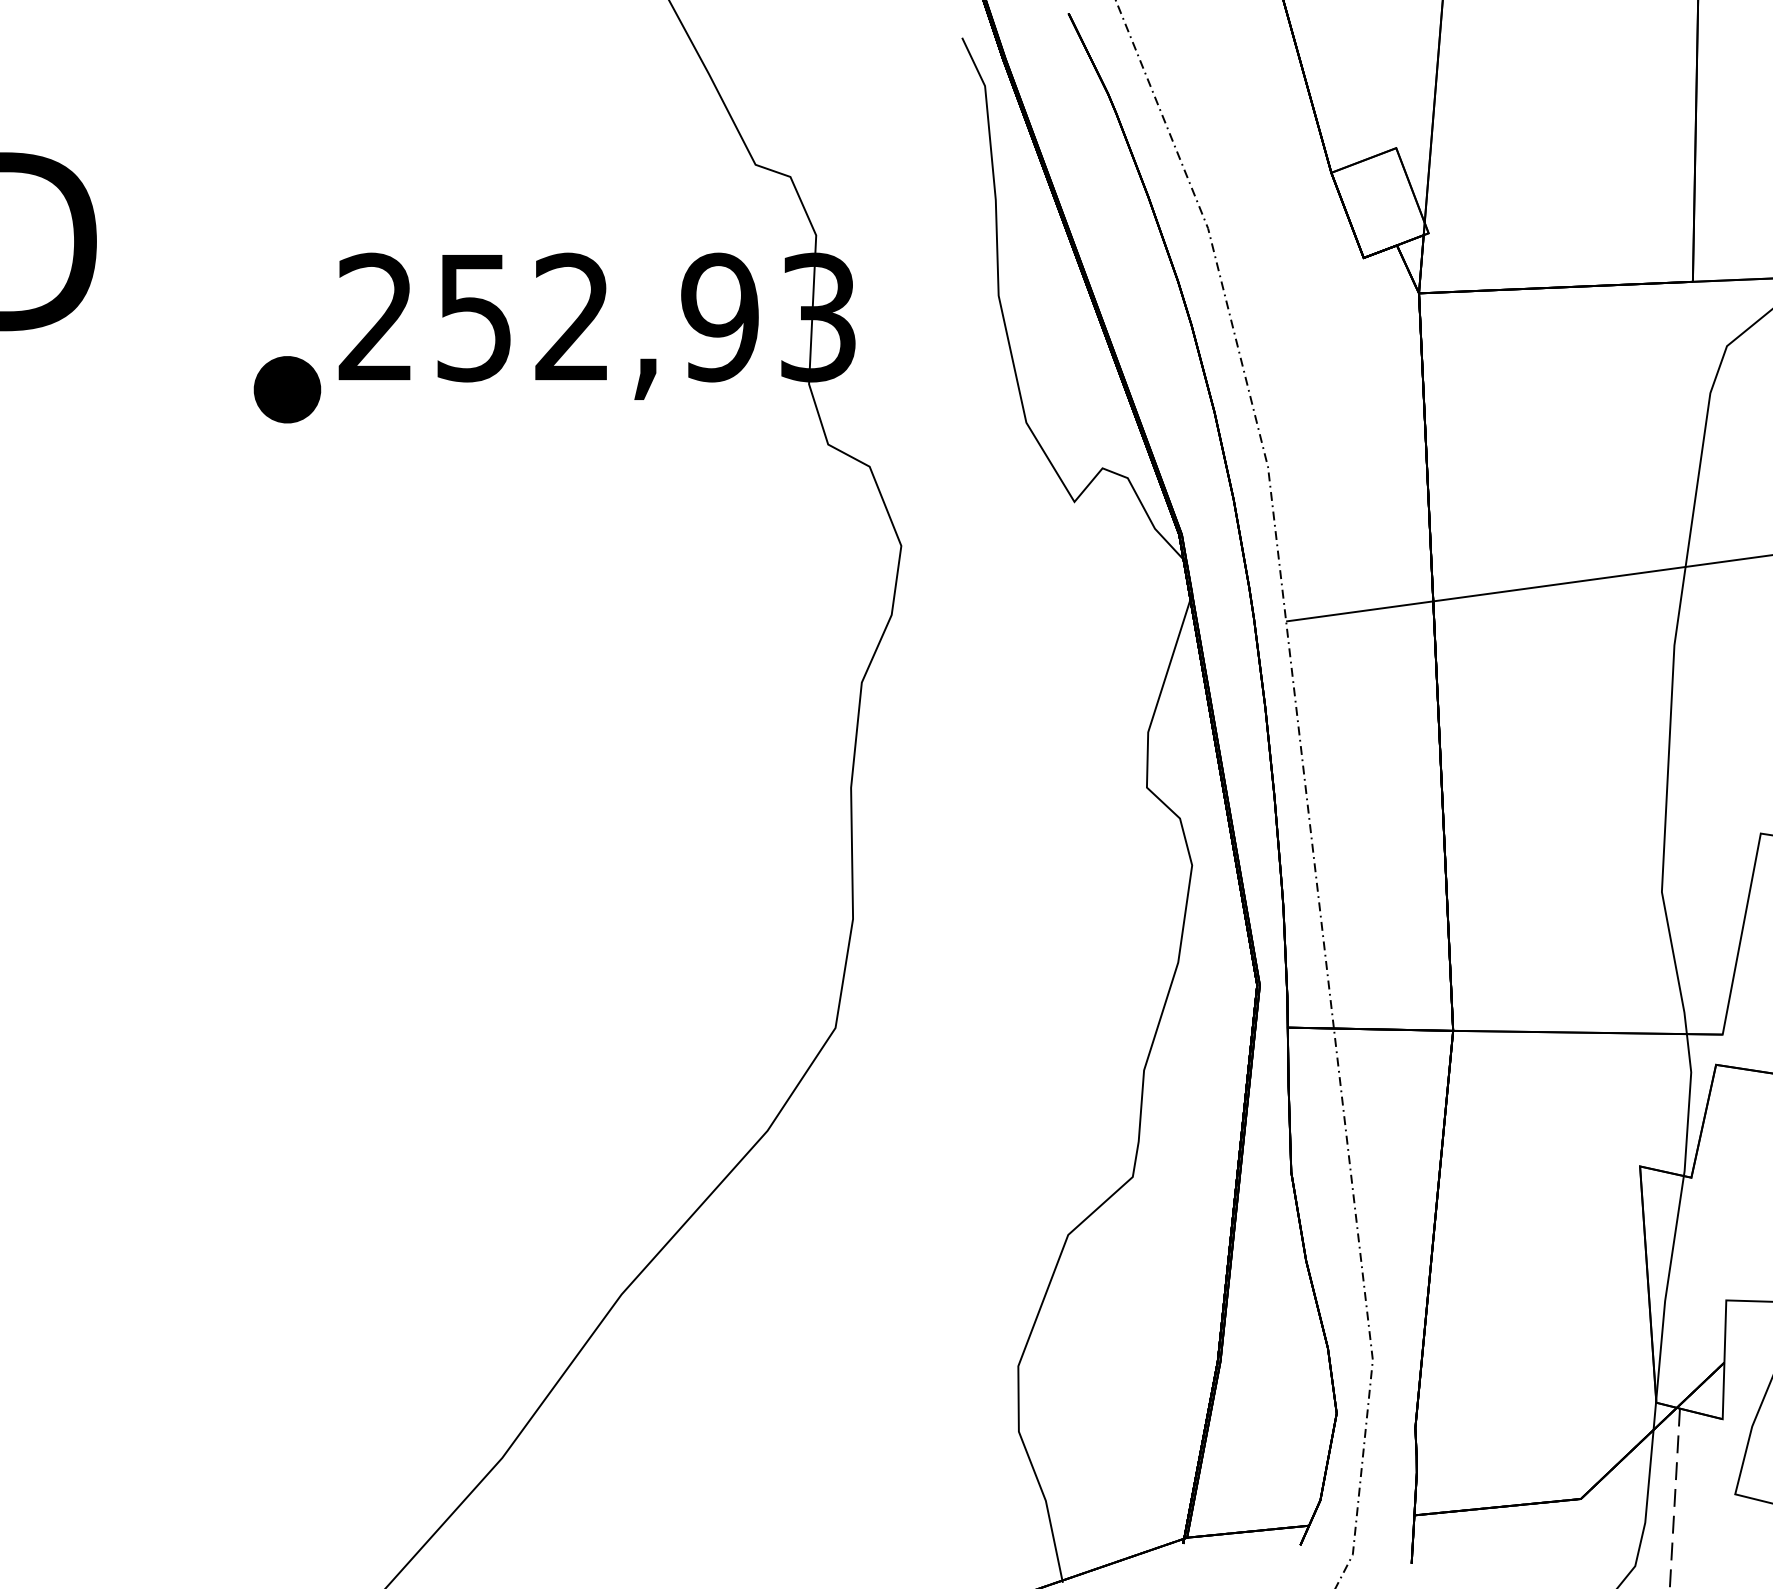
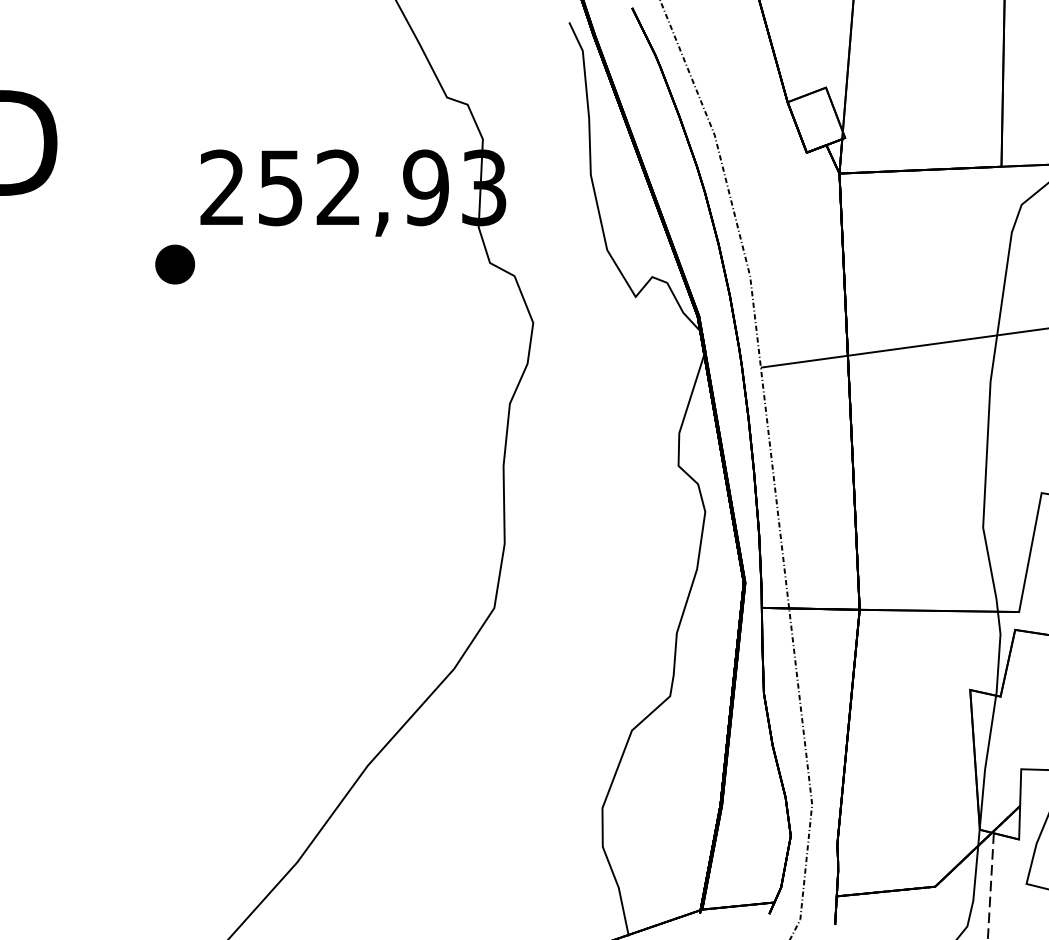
part: (286, 389) -> (174, 264), moved

